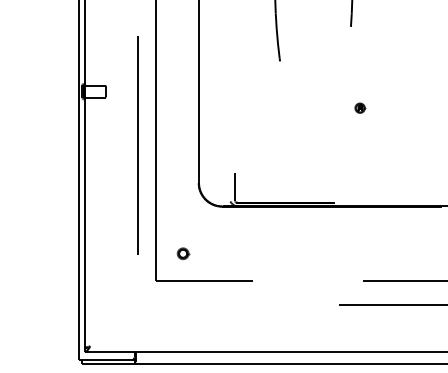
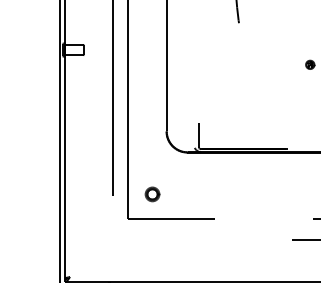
part: (183, 253) -> (152, 194), size x1.43

